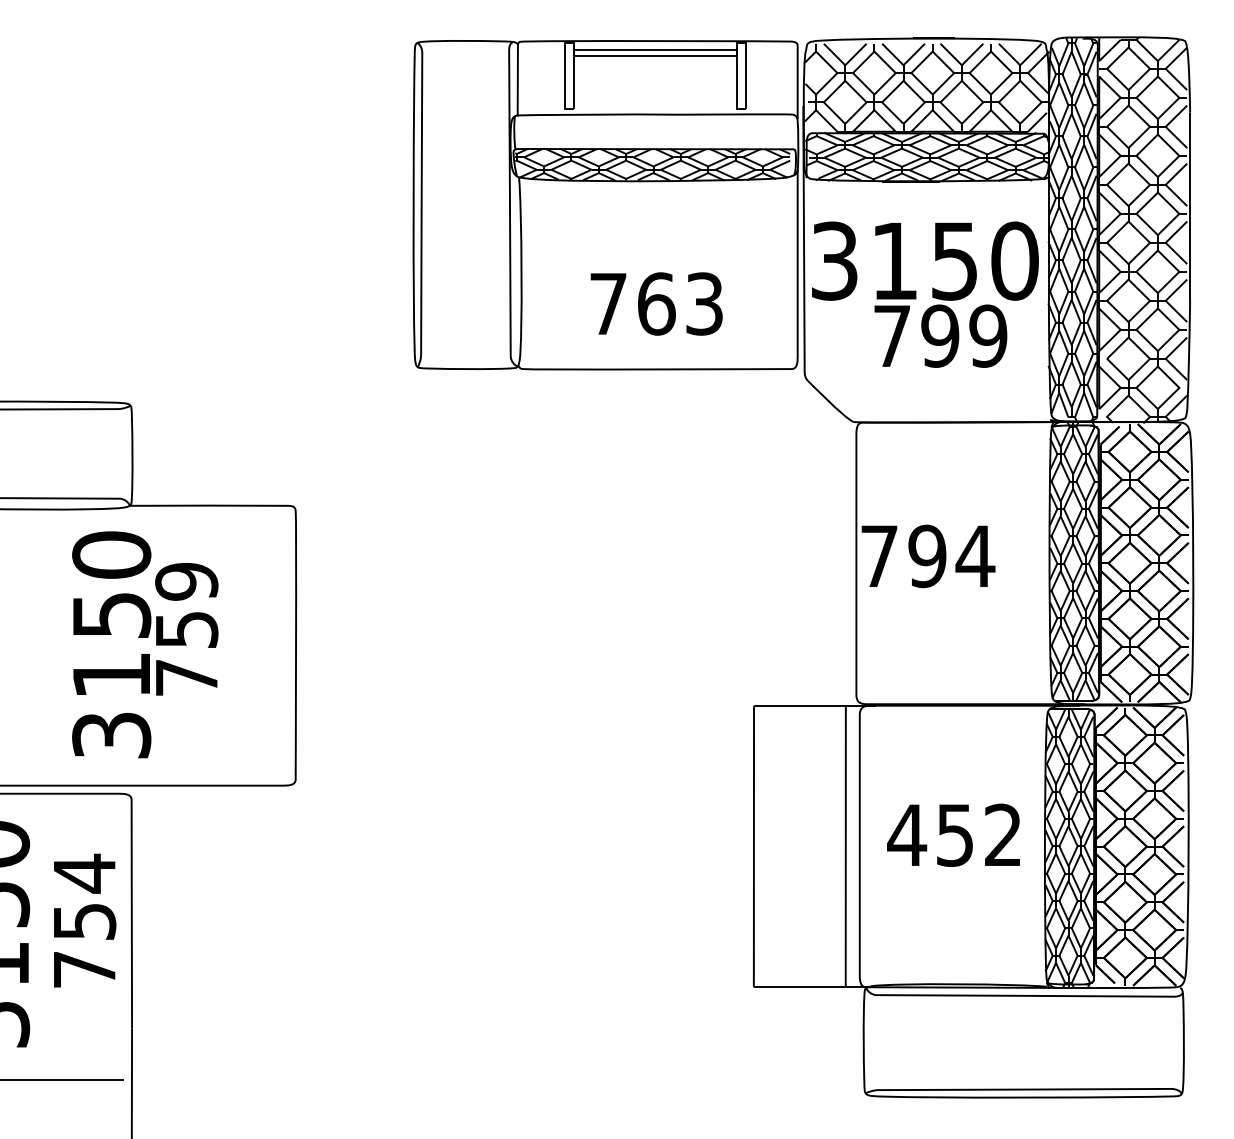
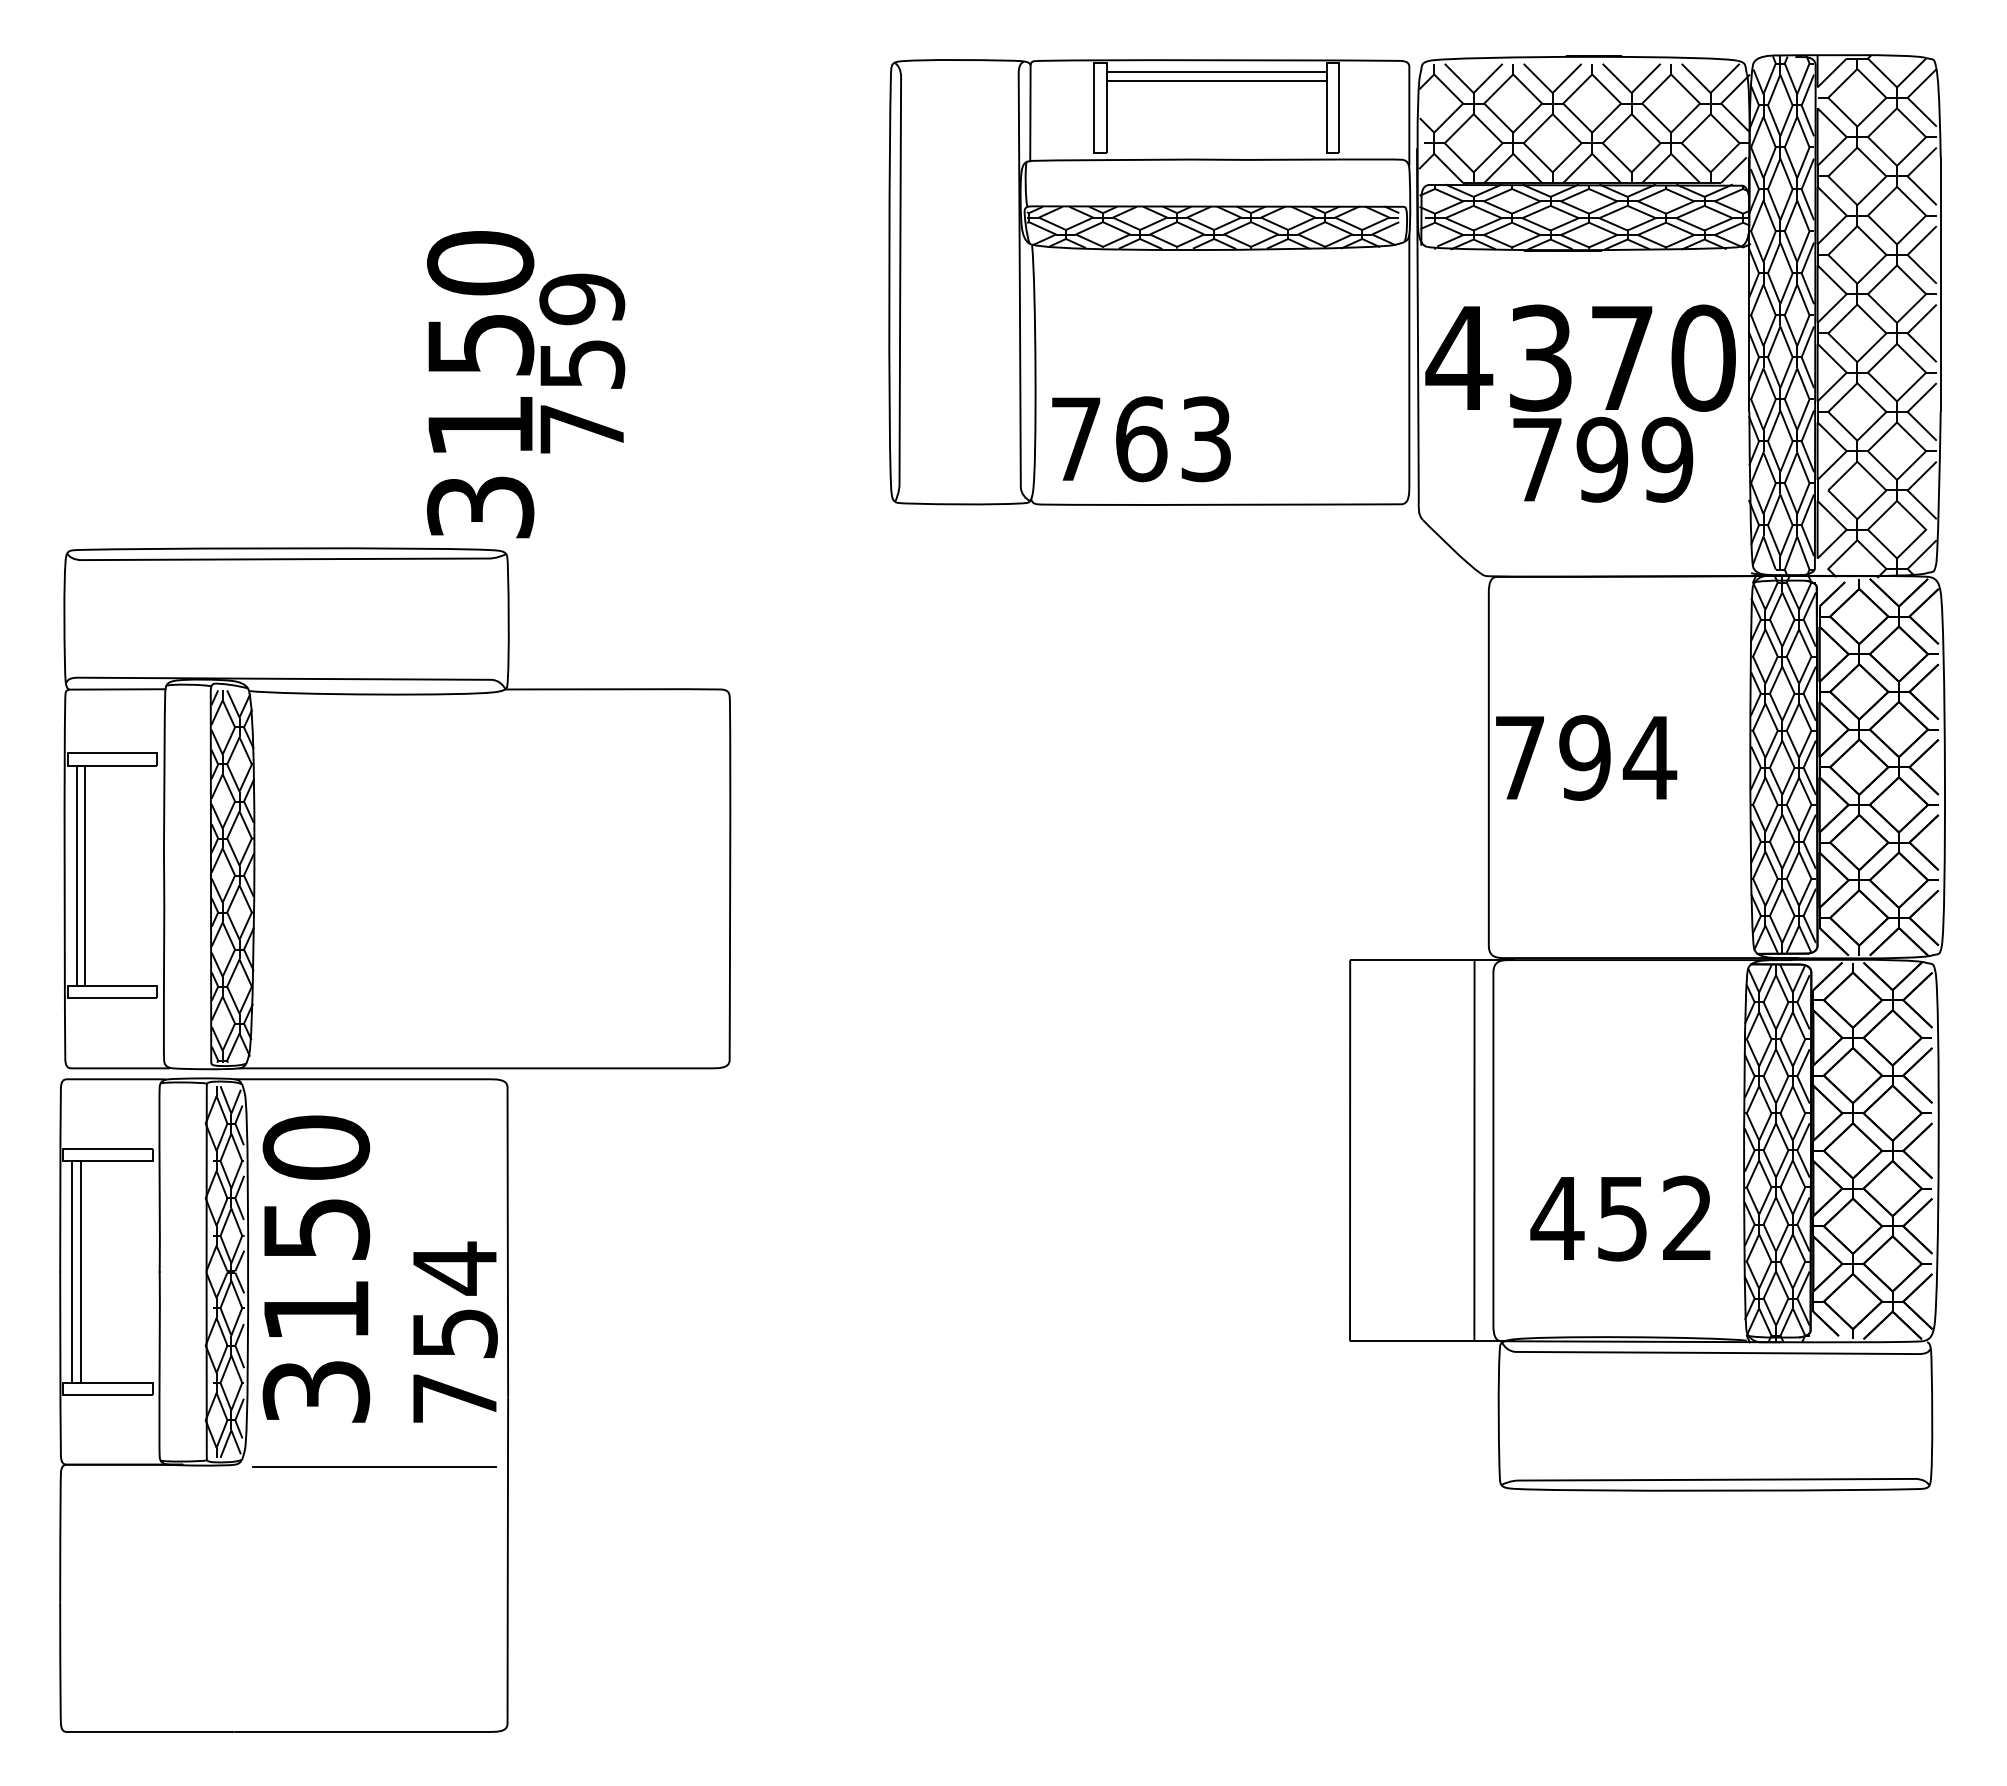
text: (893, 260) -> (1538, 357), 3150 -> 4370
text: (656, 304) -> (1141, 439), moved
text: (145, 644) -> (526, 384), moved
text: (953, 835) -> (1620, 1218), moved
text: (85, 920) -> (455, 1331), moved

